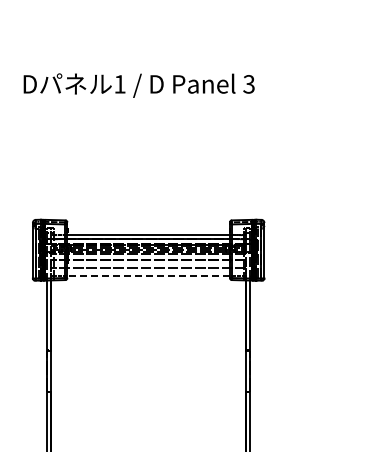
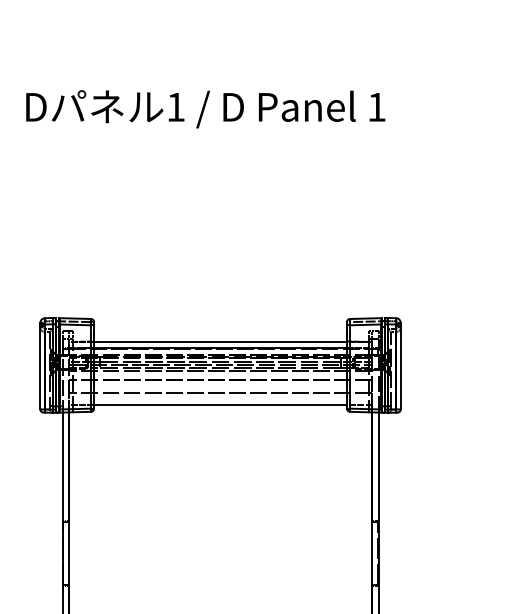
text: (248, 84) -> (375, 107), 3 -> 1
line: (148, 275) -> (220, 404), dashed -> solid

